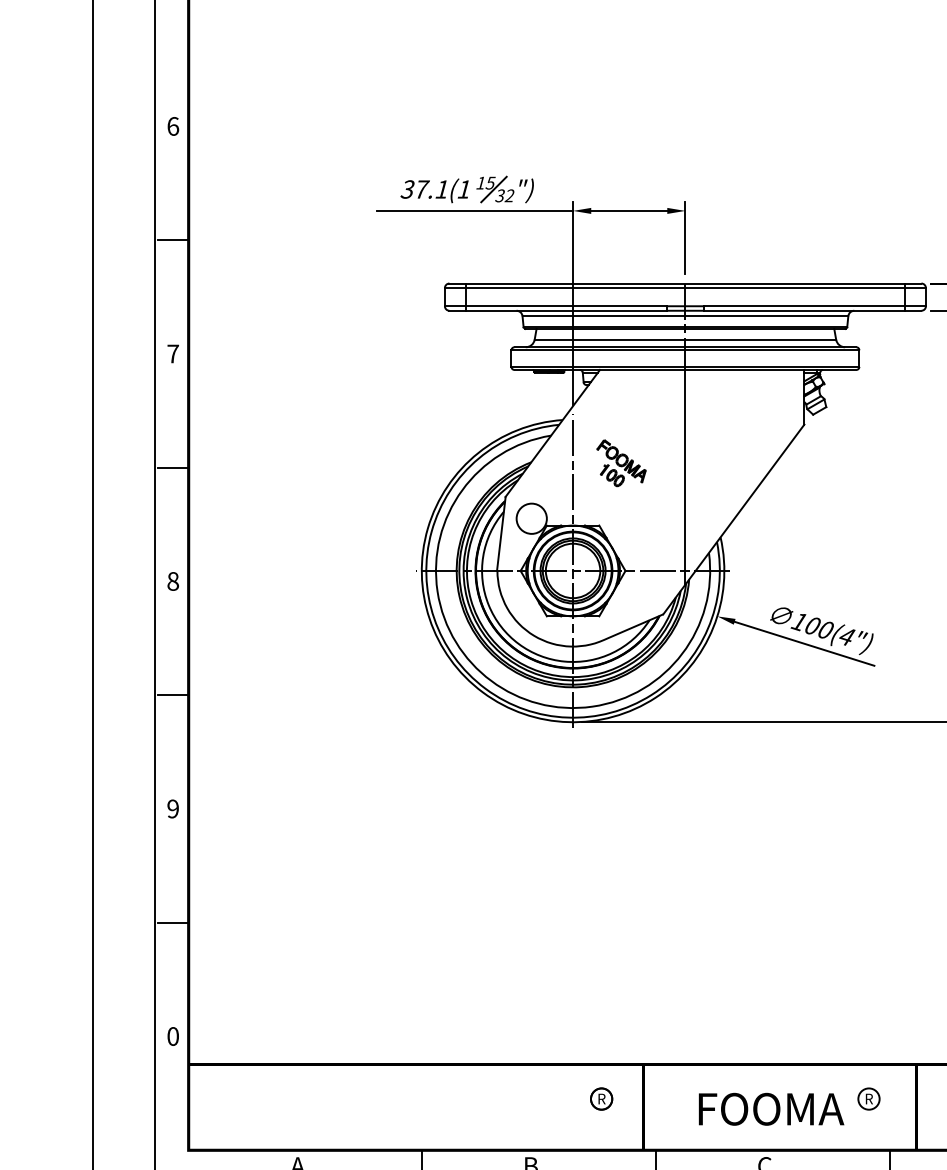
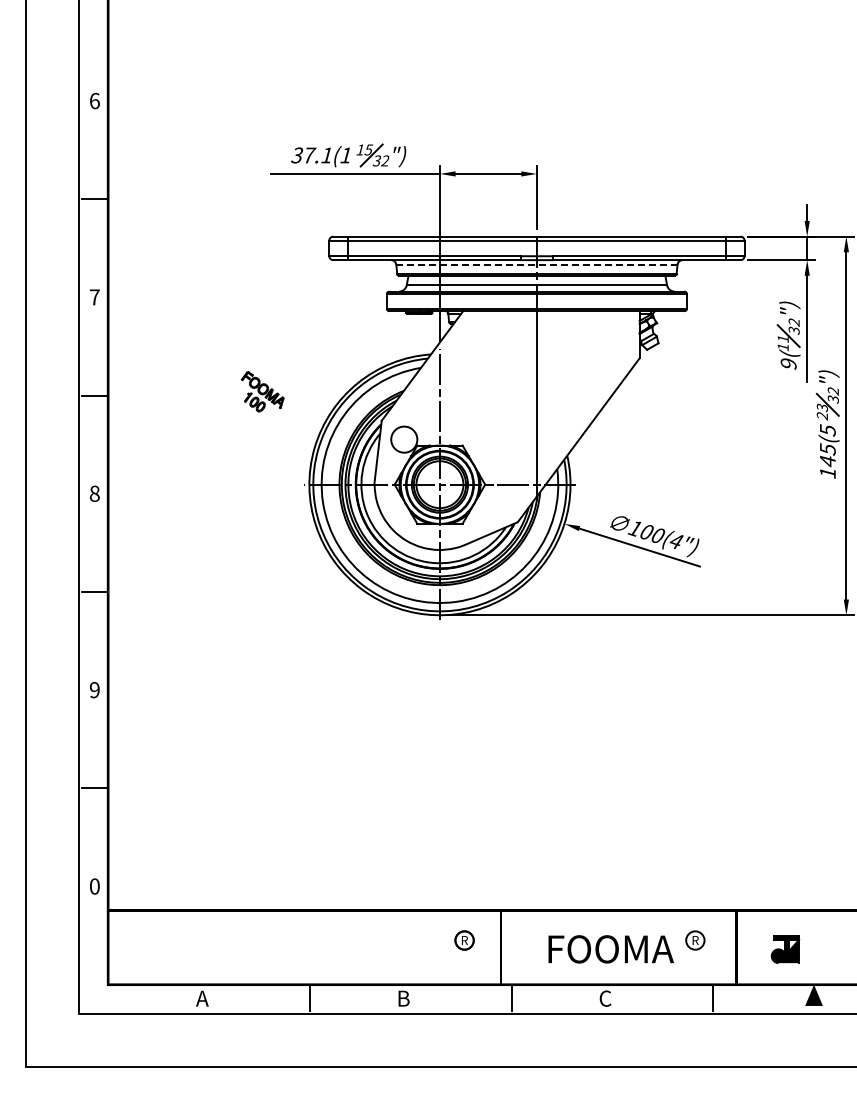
line: (684, 315) -> (536, 264), solid -> dashed
part: (621, 462) -> (262, 391), moved

